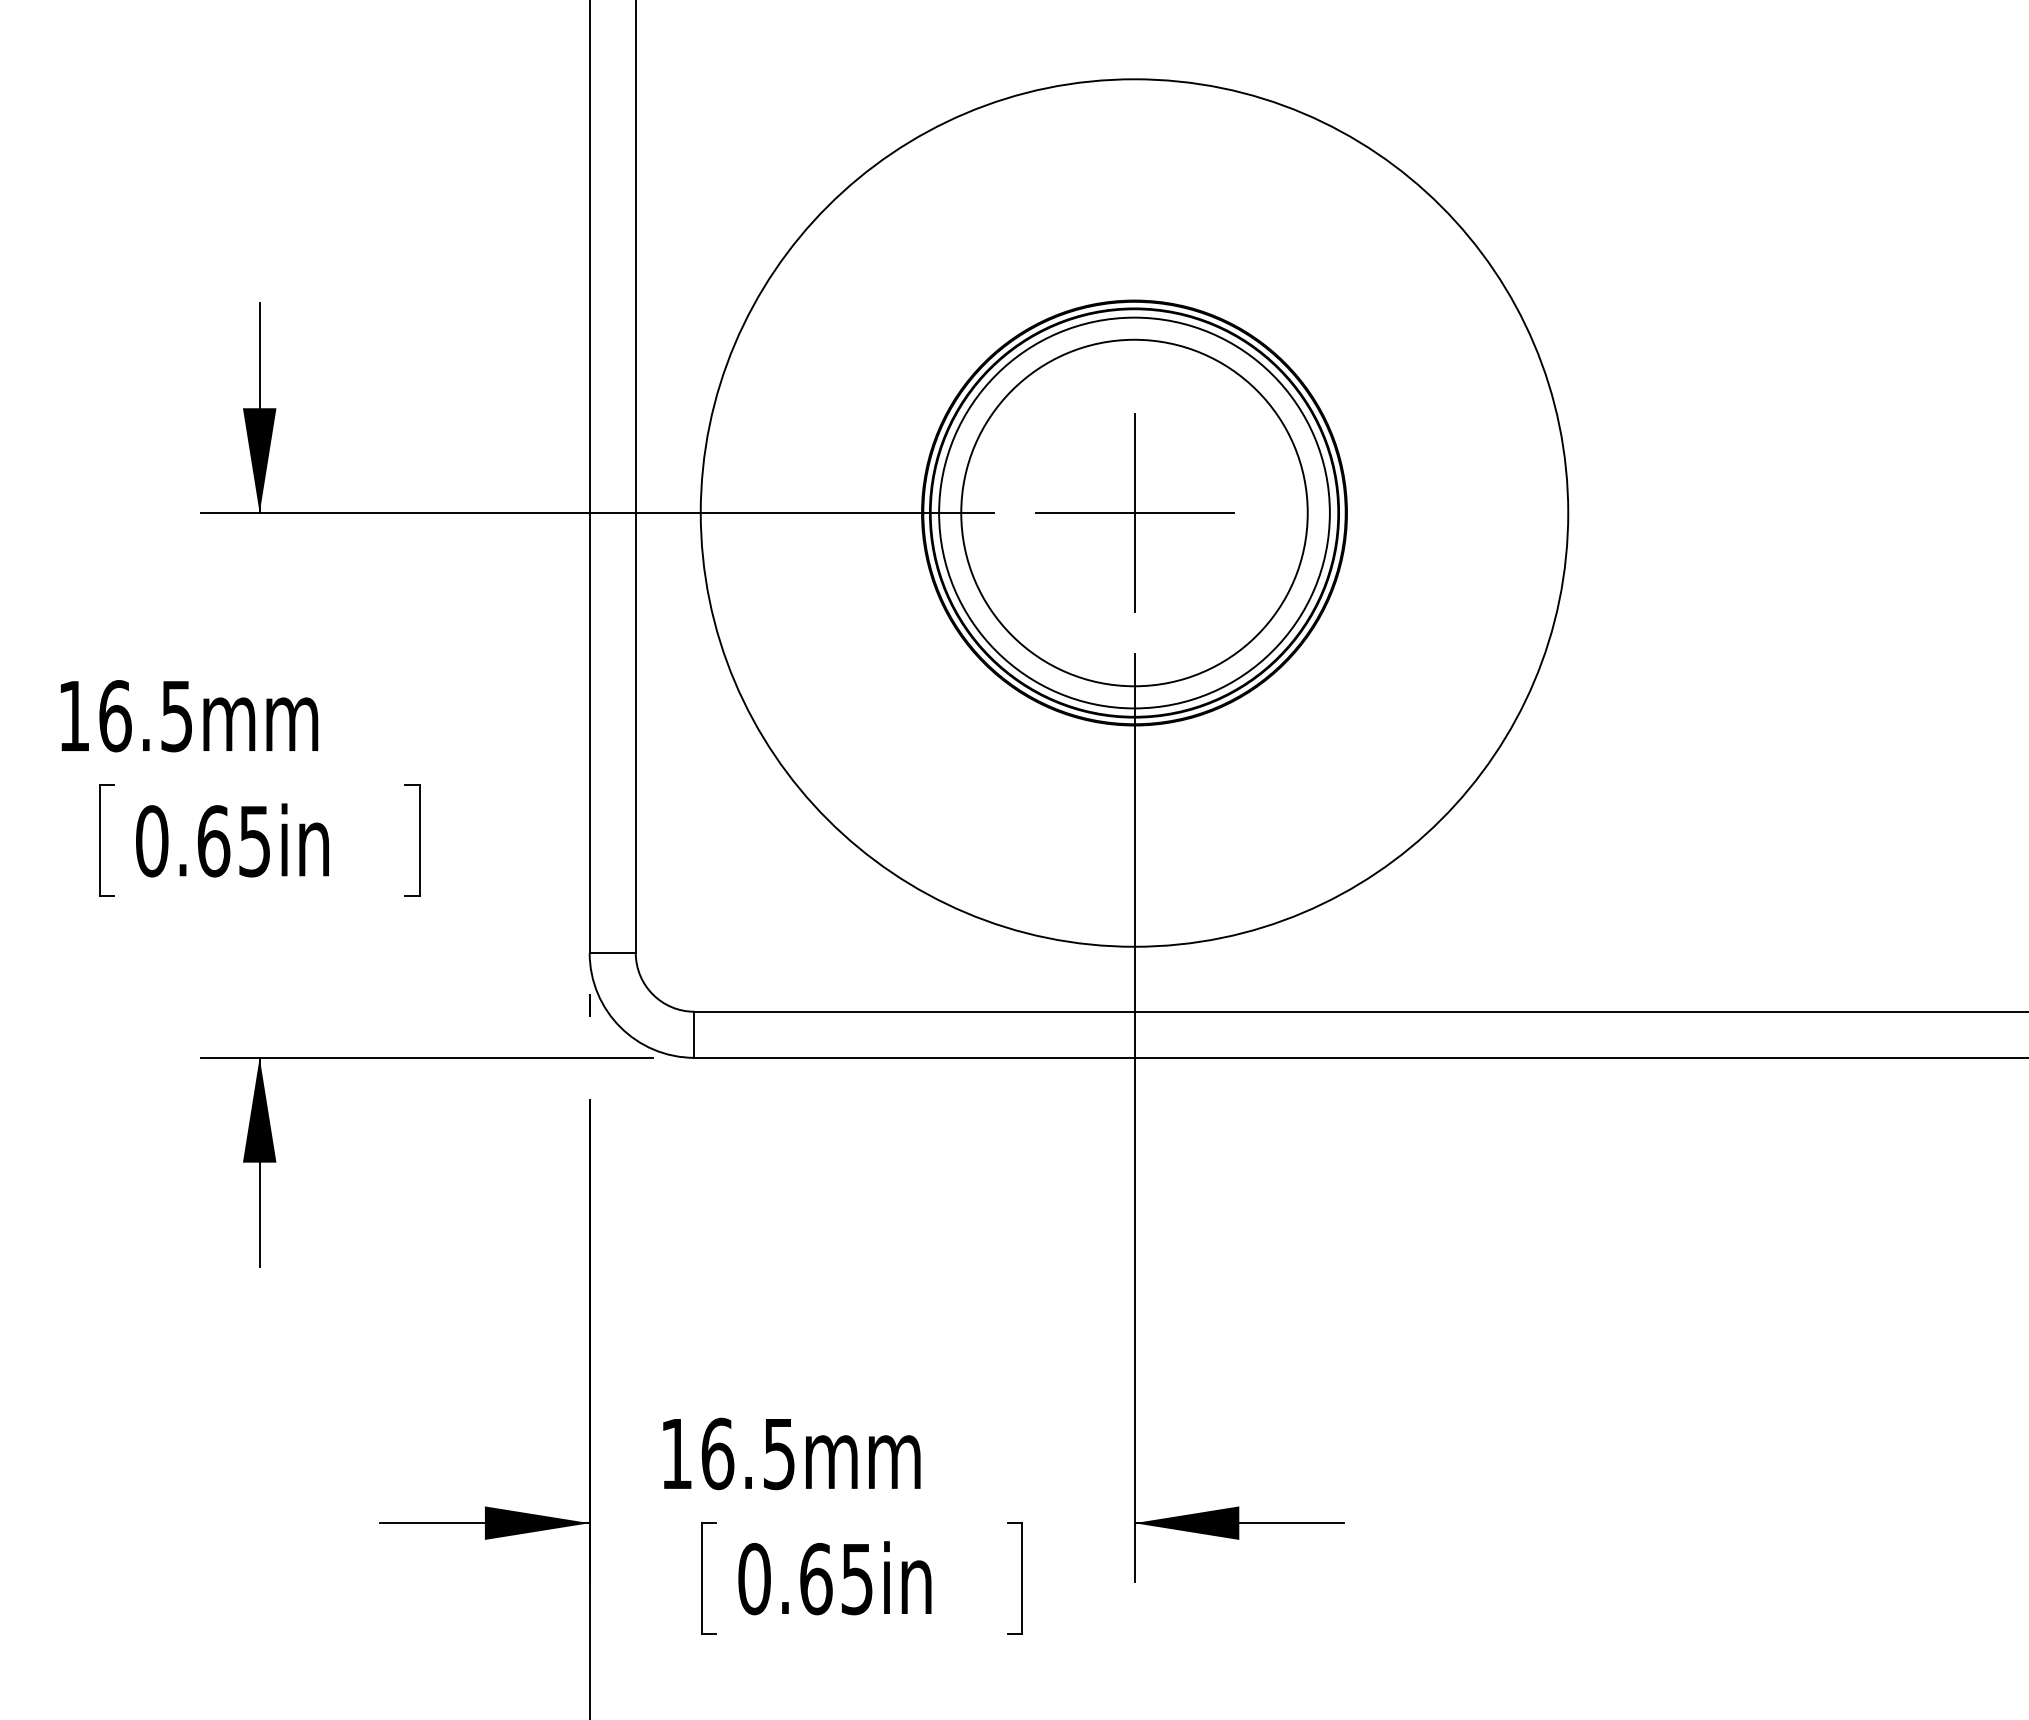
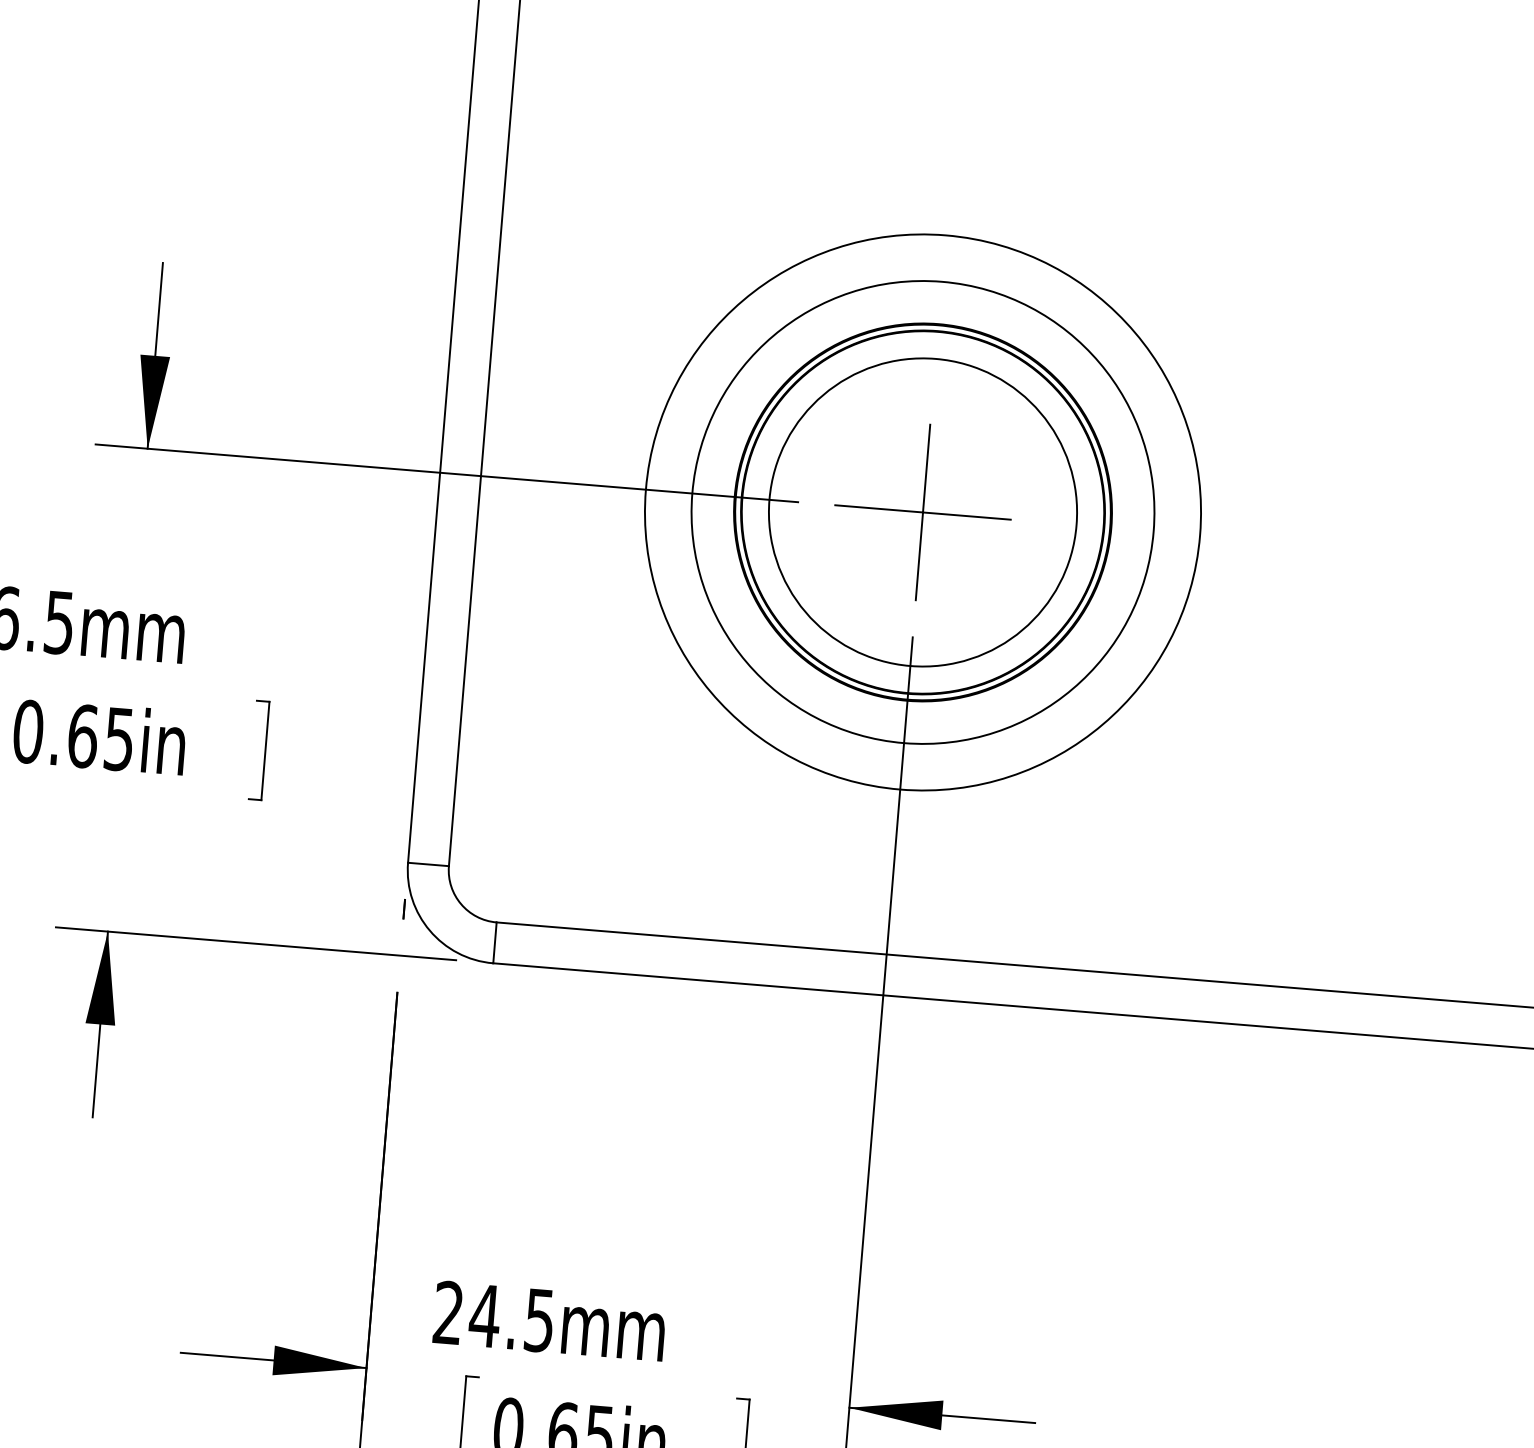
circle: (1134, 512) -> (923, 511), size x0.6
circle: (1134, 512) -> (923, 511), size x1.6
text: (697, 1453) -> (467, 1314), 16.5mm -> 24.5mm

